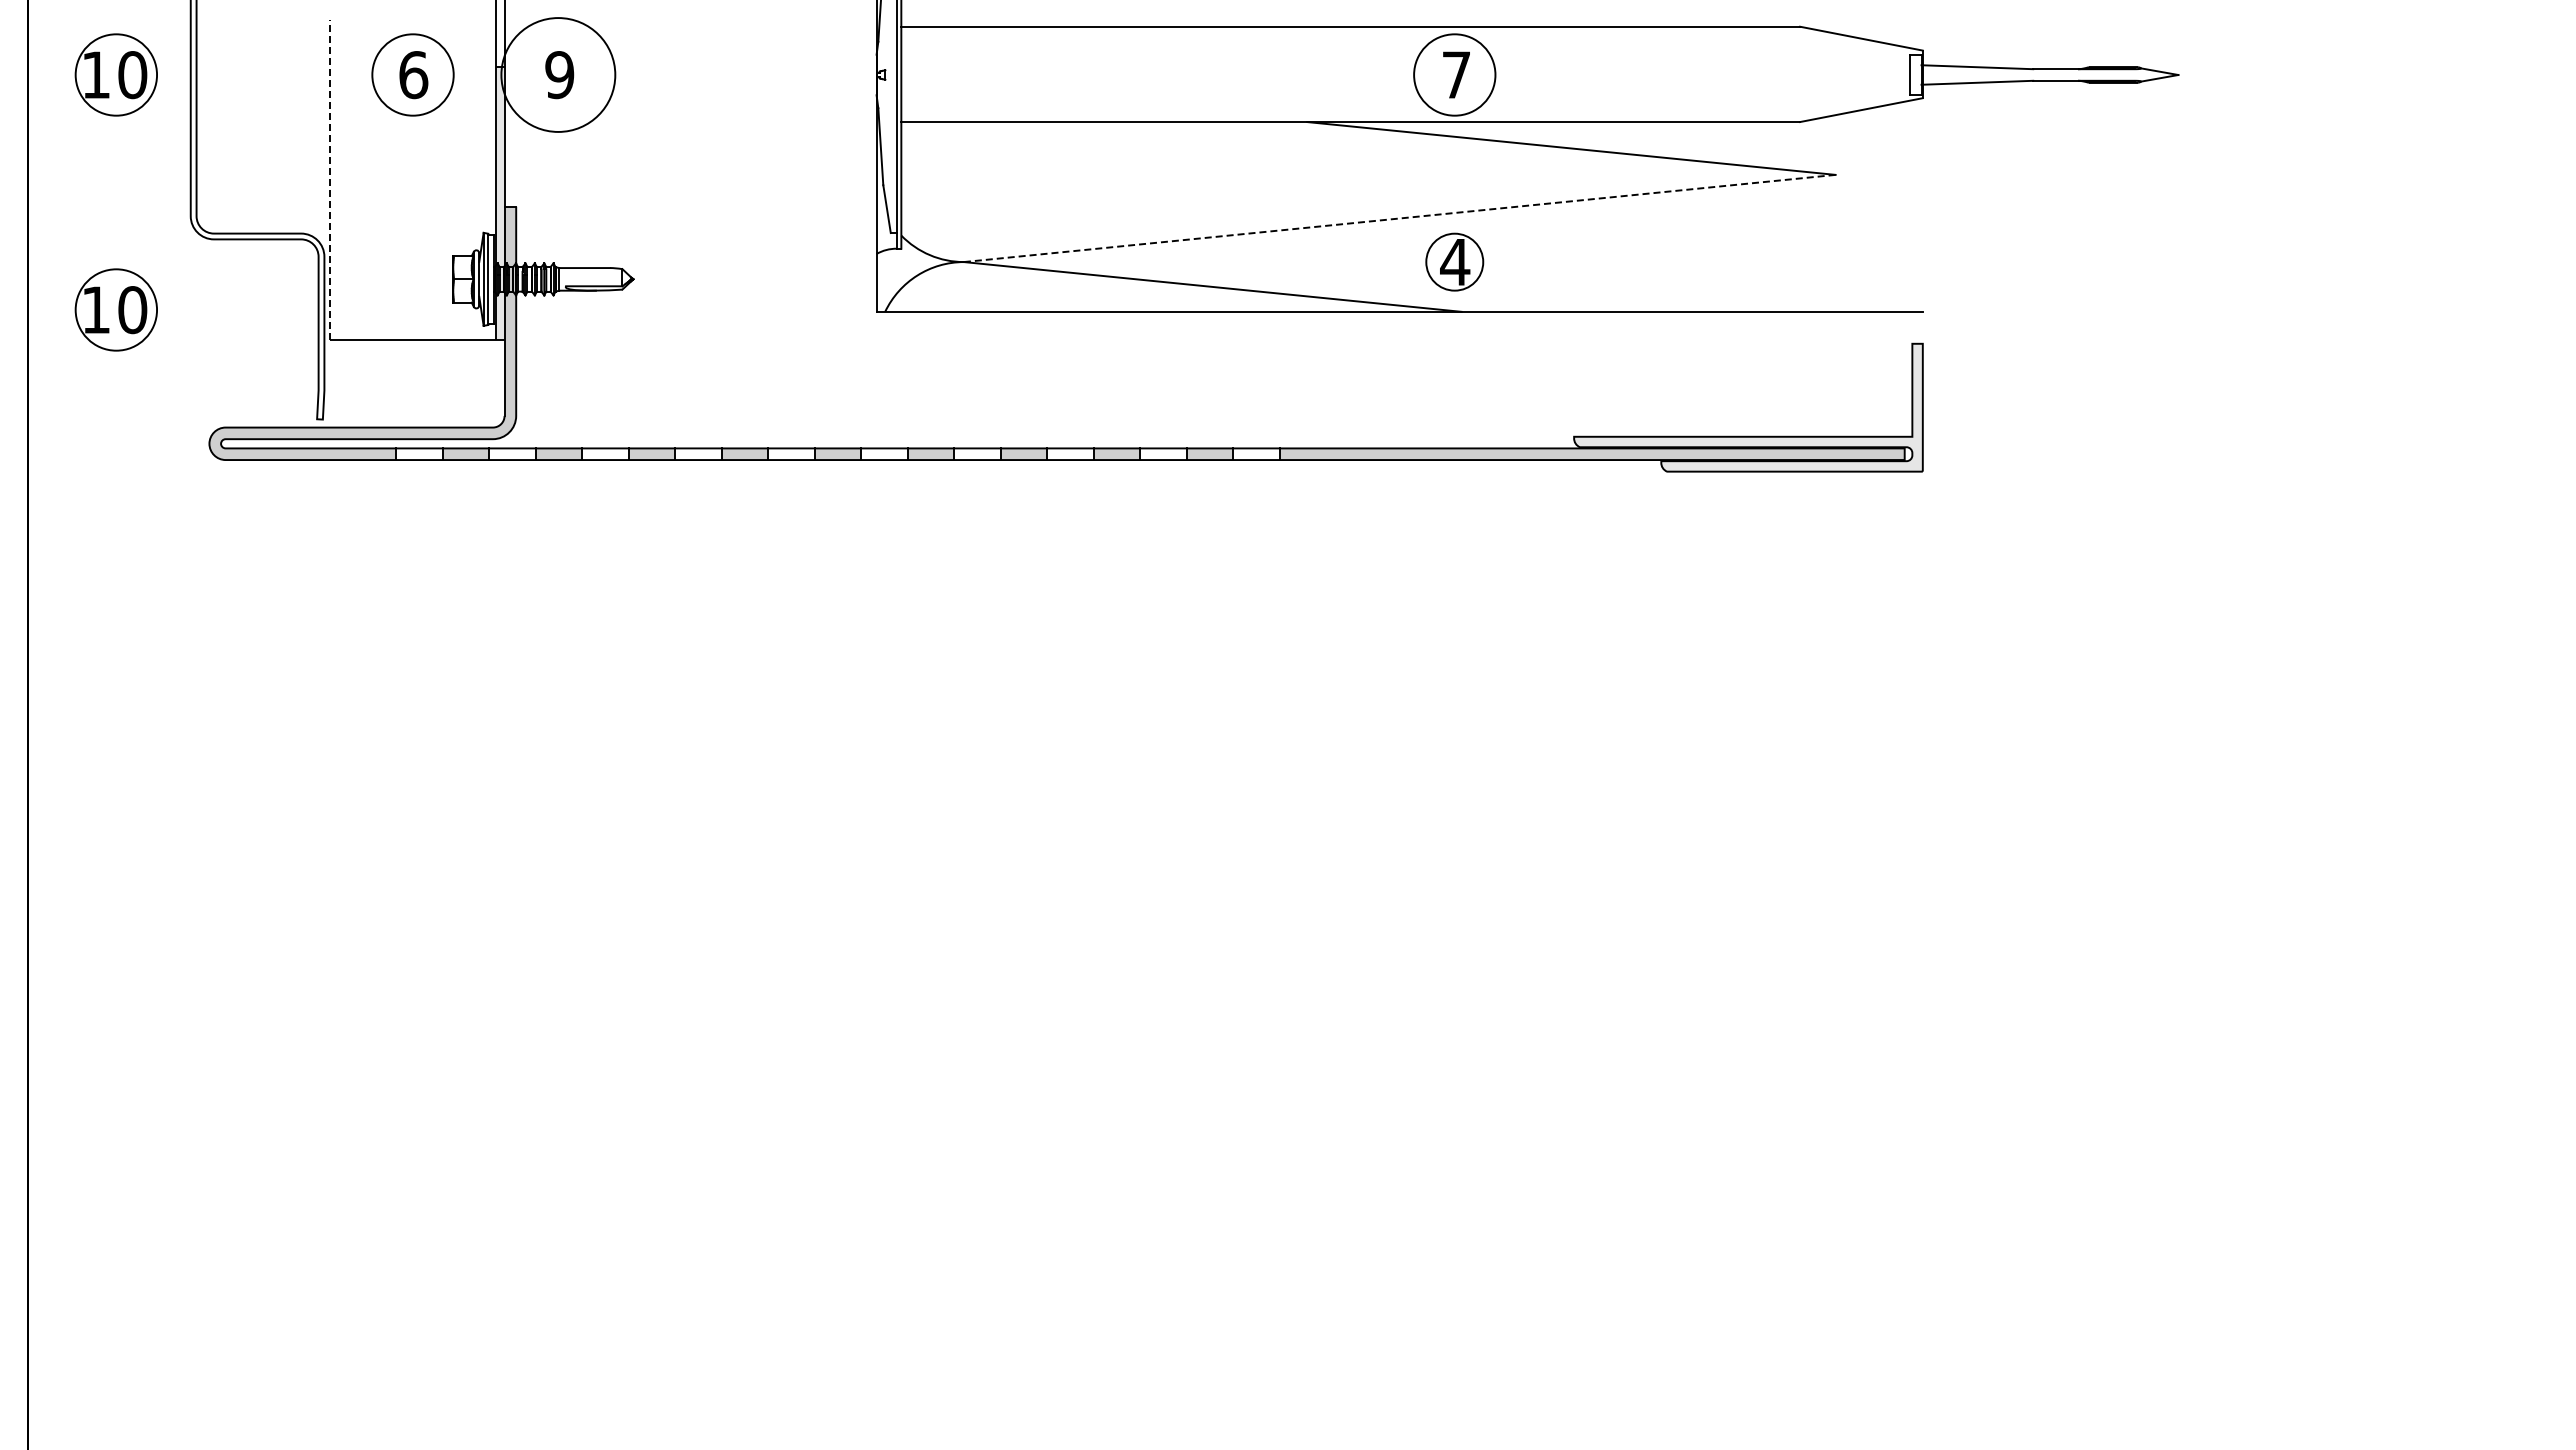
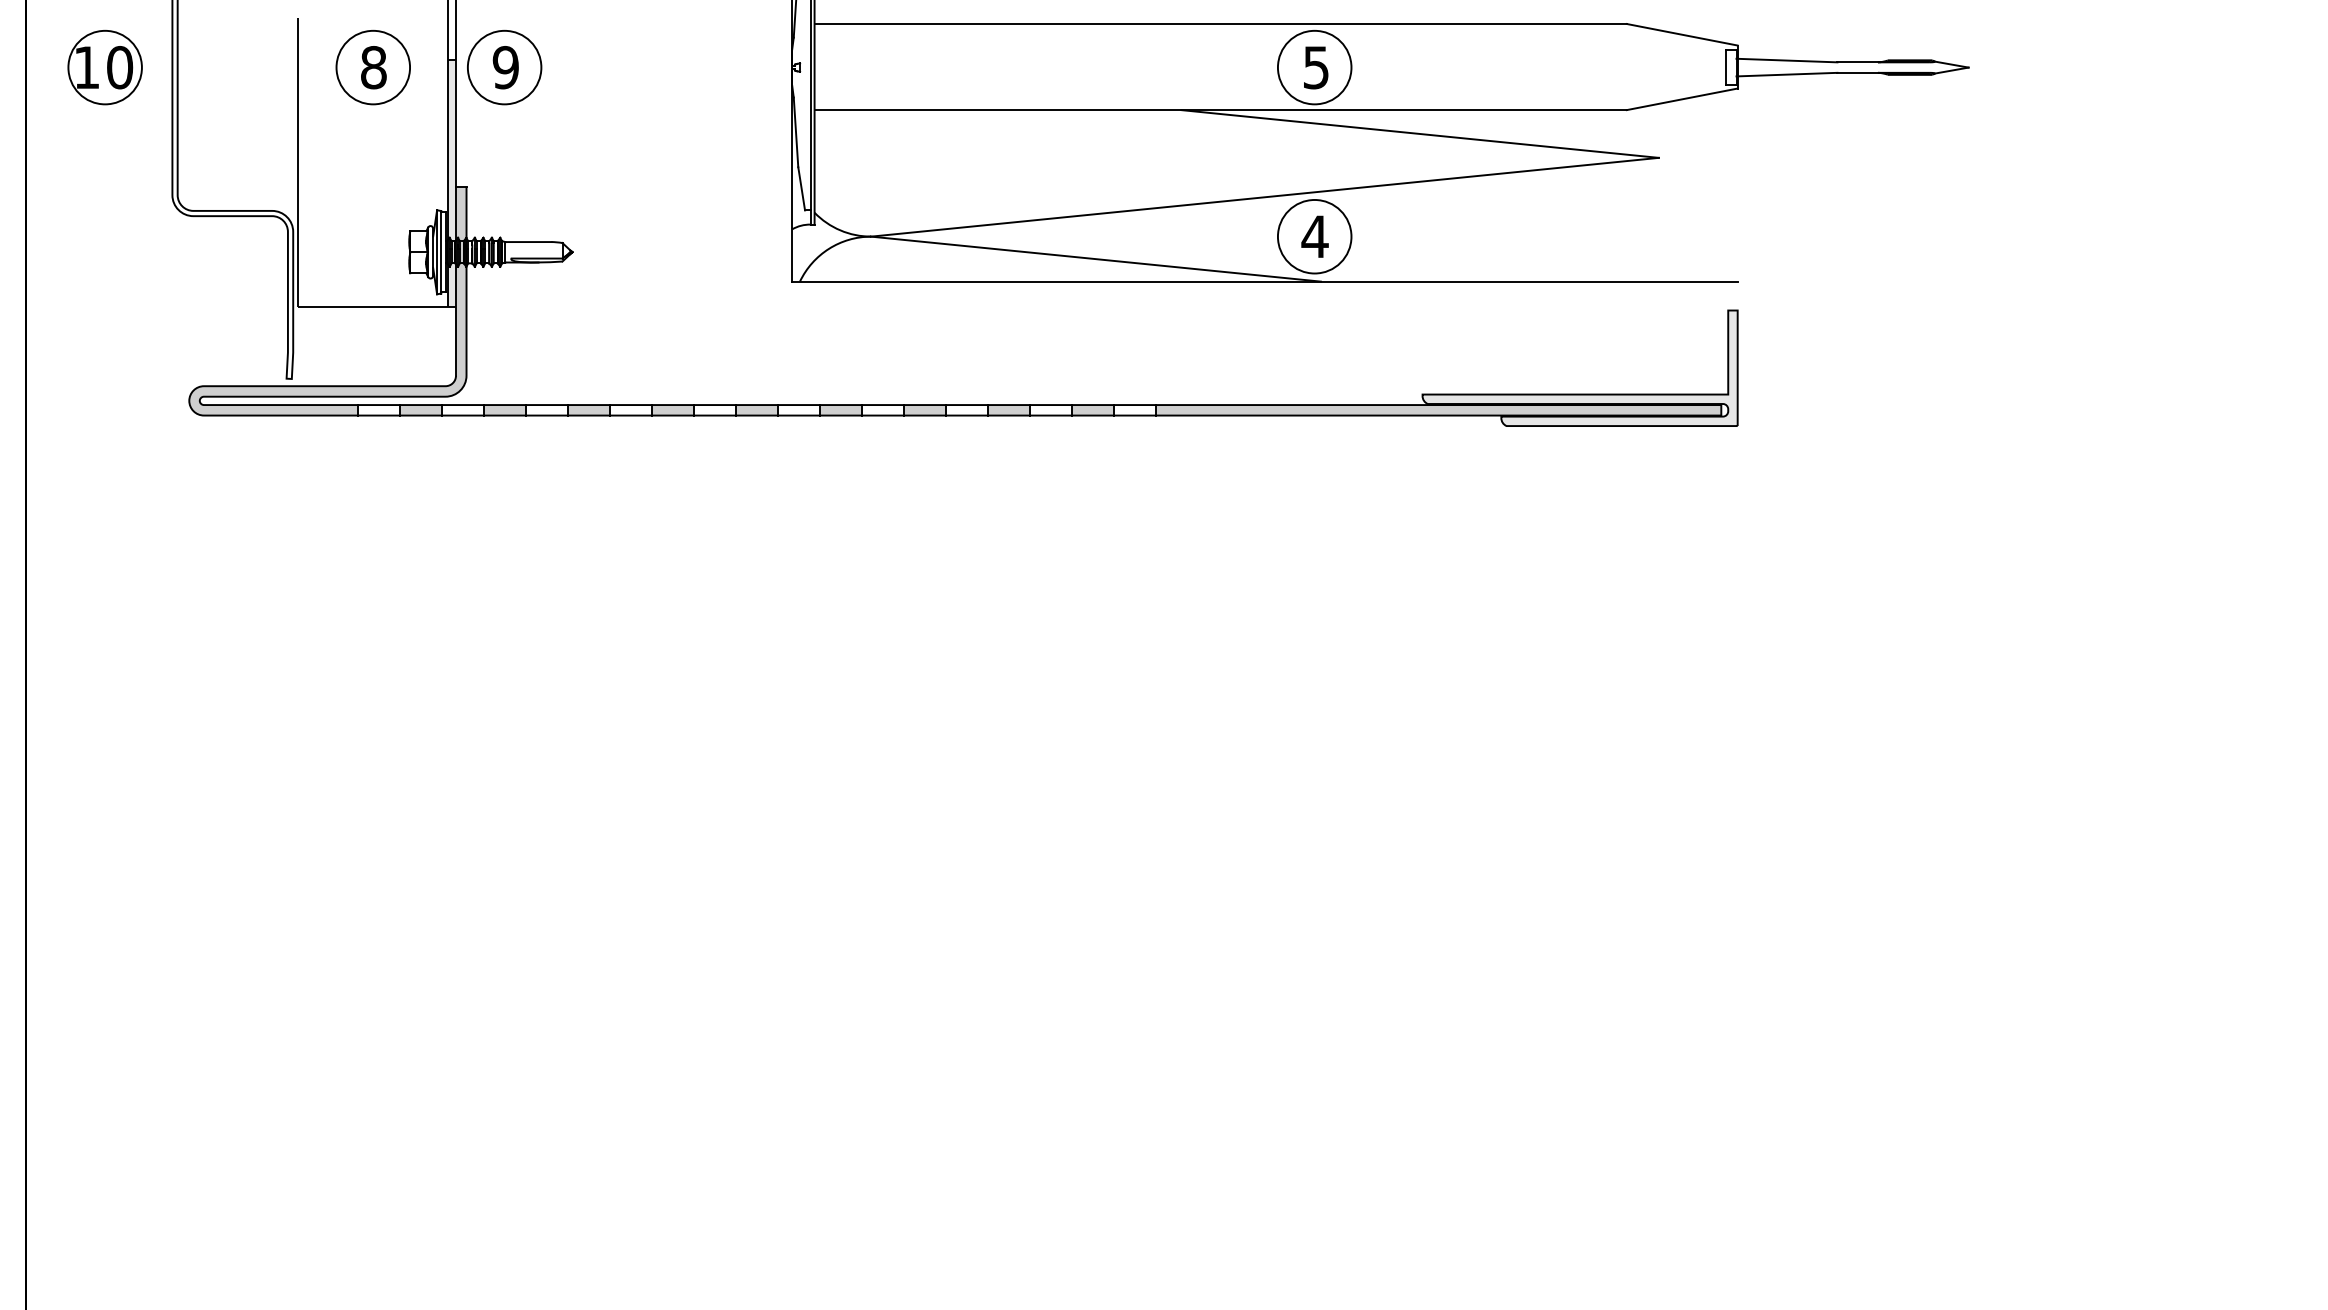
circle: (558, 74) -> (504, 67), size x0.71
text: (413, 75) -> (373, 68), 6 -> 8
text: (1455, 75) -> (1315, 68), 7 -> 5
line: (330, 180) -> (298, 162), dashed -> solid
line: (1400, 218) -> (1265, 197), dashed -> solid
circle: (1454, 261) -> (1314, 236), size x1.43
part: (115, 309) -> (104, 279), removed

